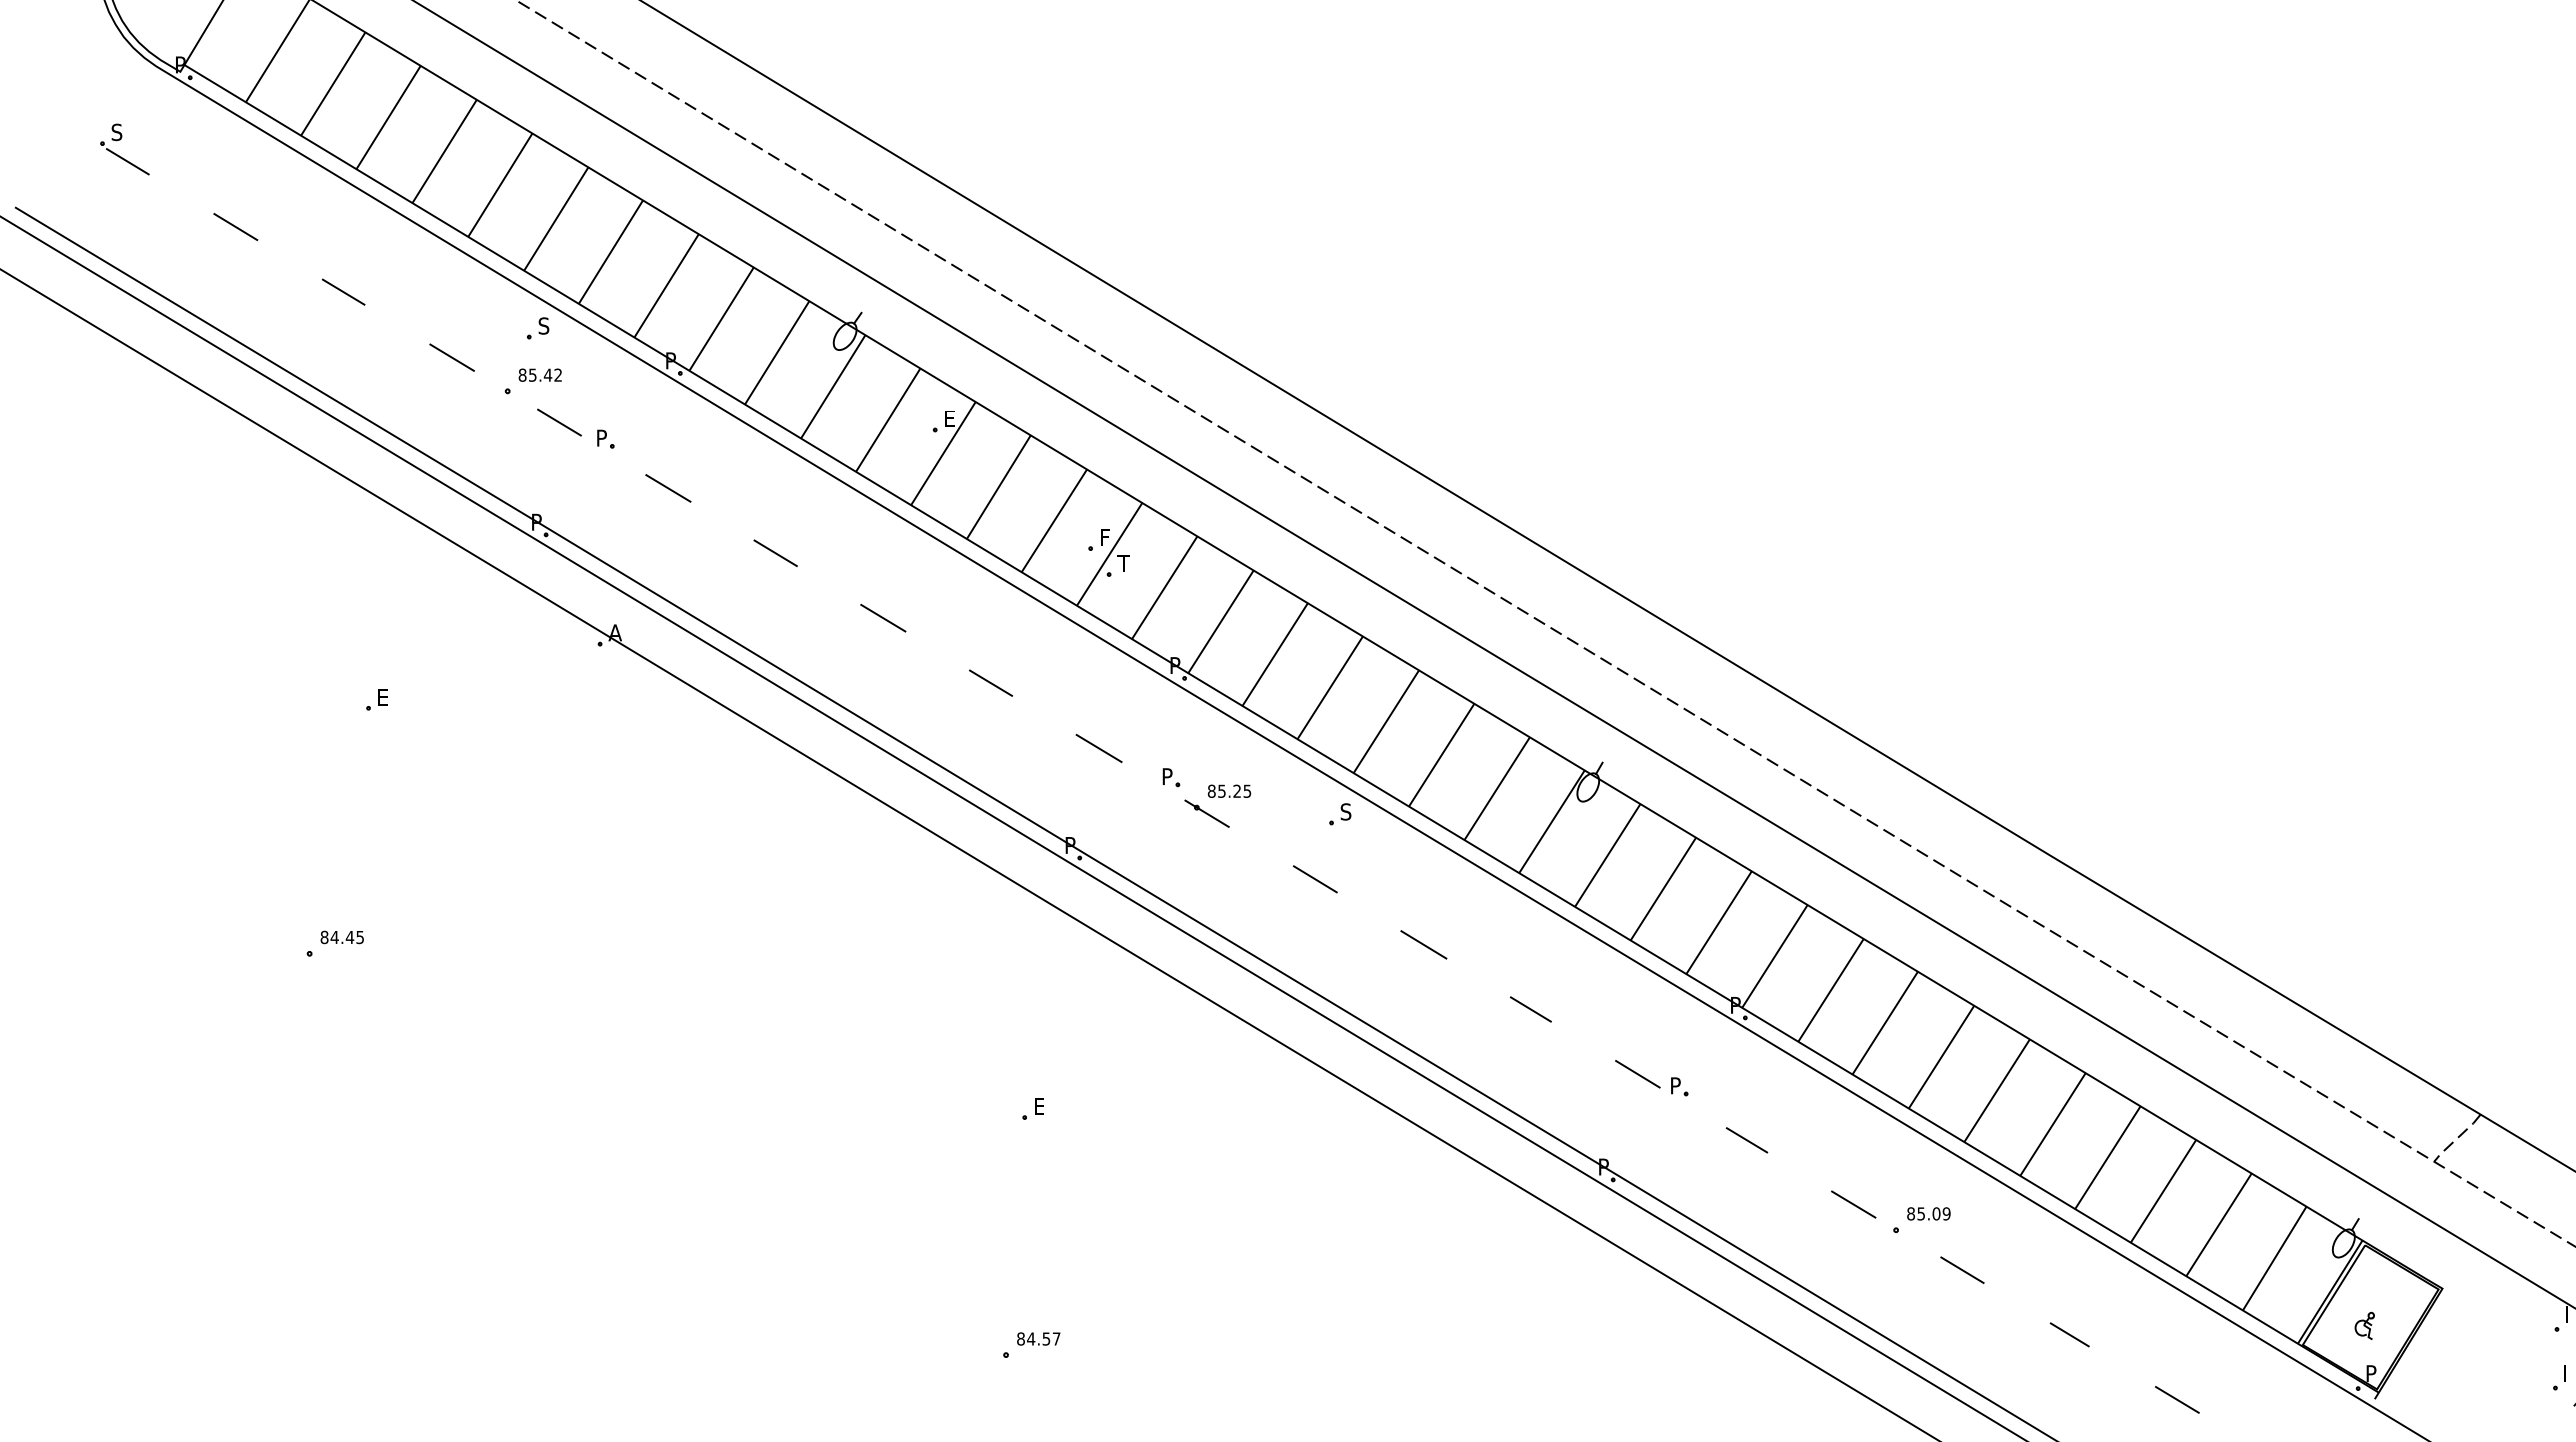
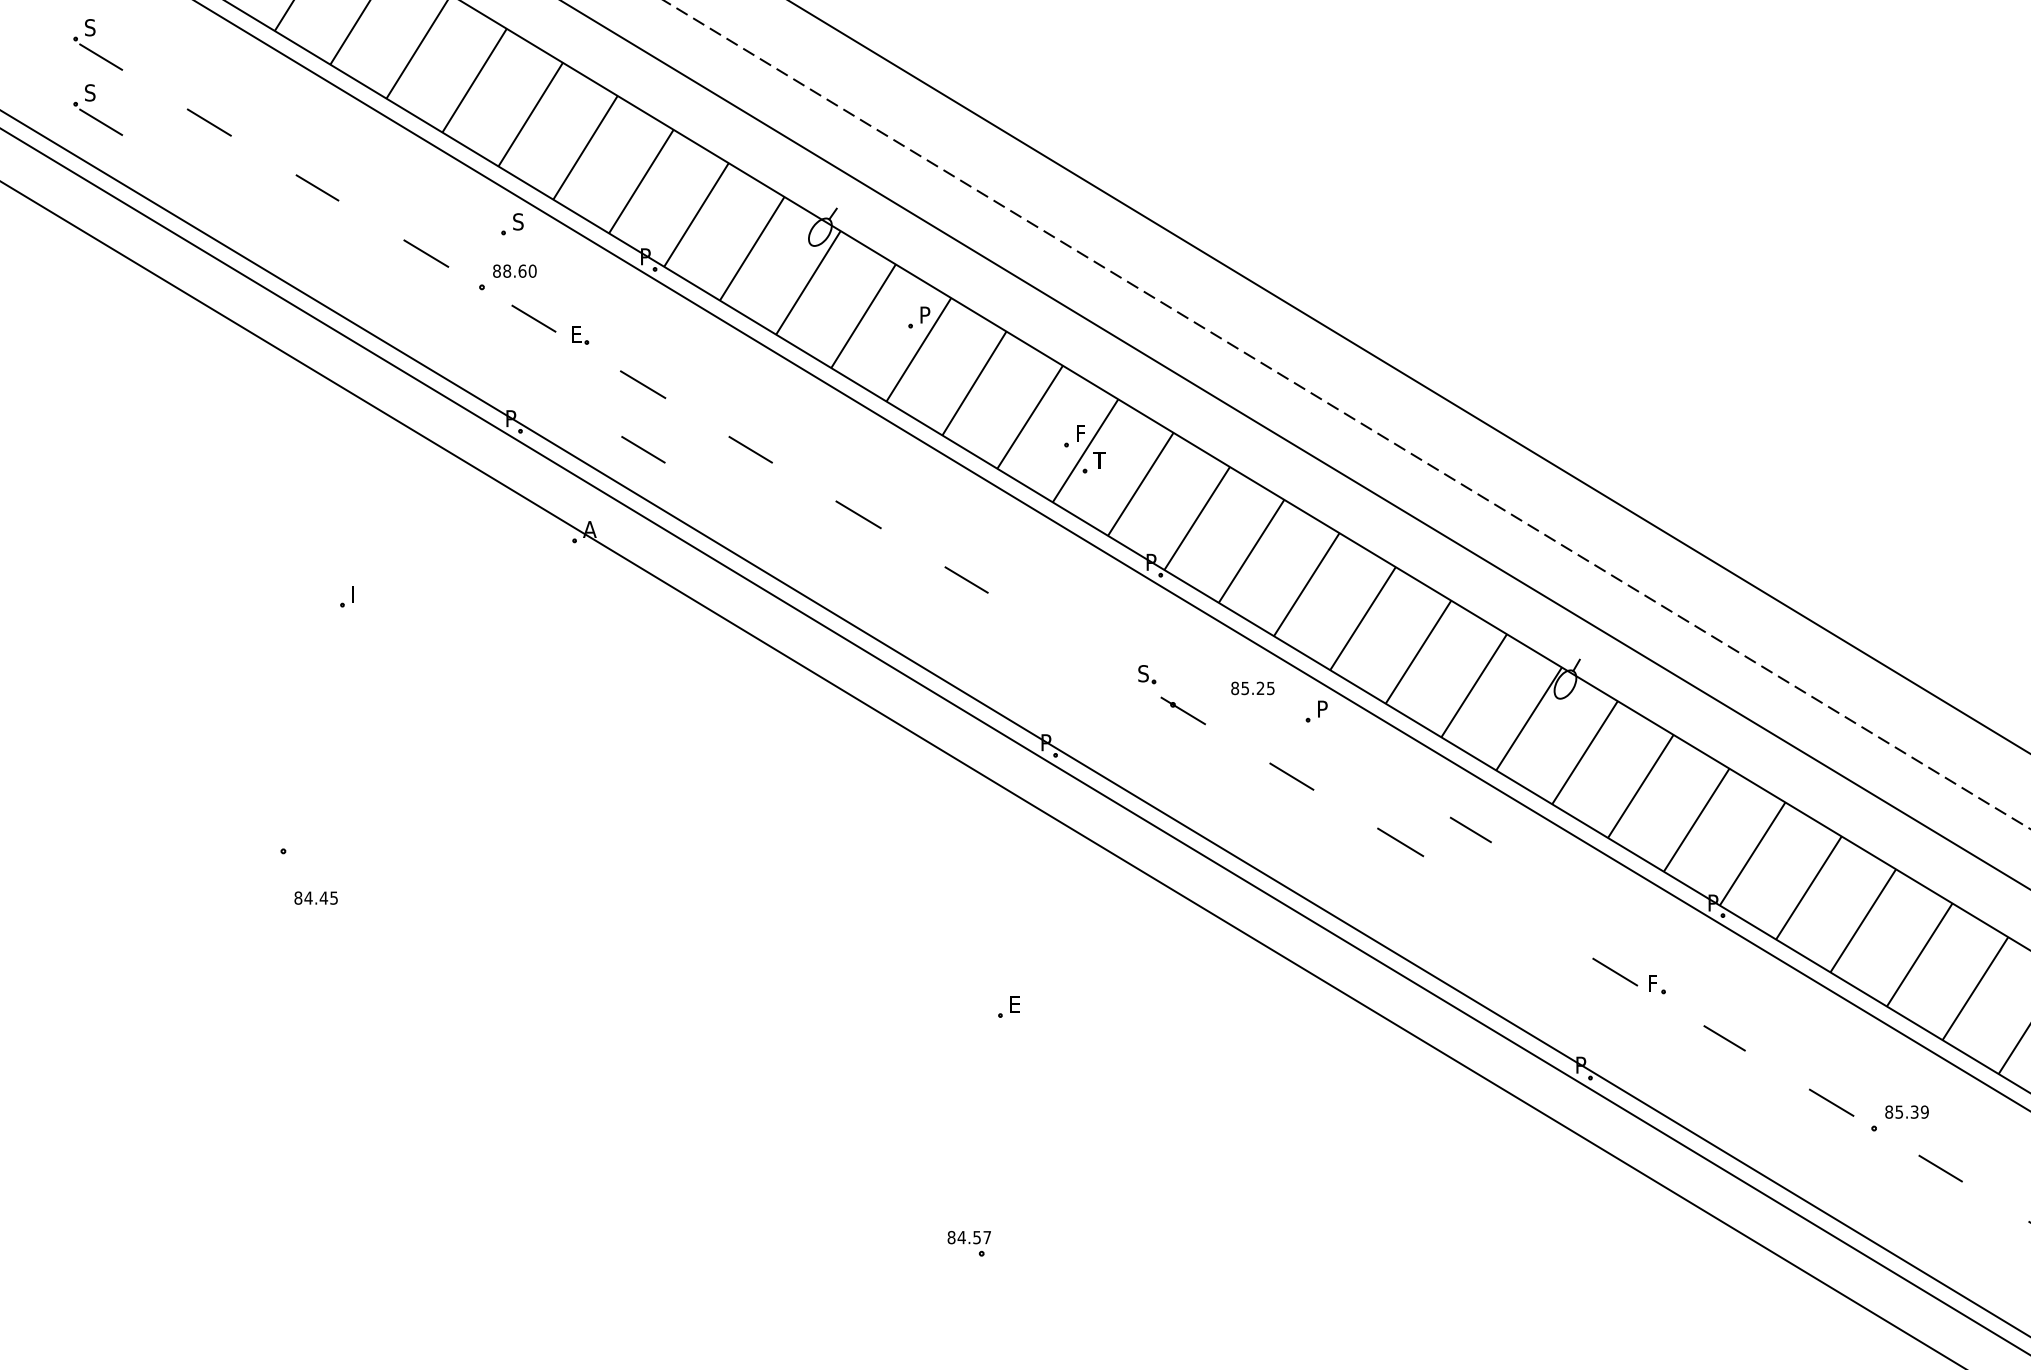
part: (121, 221) -> (94, 117), added
text: (545, 374) -> (519, 270), 85.42 -> 88.60
text: (949, 418) -> (924, 314), E -> P
text: (601, 437) -> (576, 333), P -> E
line: (668, 552) -> (643, 448), added
text: (383, 697) -> (357, 594), E -> I
line: (1098, 748) -> (1074, 645), removed
text: (1167, 776) -> (1143, 673), P -> S
text: (1229, 790) -> (1252, 687), moved
text: (1345, 811) -> (1322, 708), S -> P
text: (341, 937) -> (315, 898), moved
line: (1530, 1009) -> (1470, 829), moved
text: (1675, 1085) -> (1652, 983), P -> F
text: (1936, 1213) -> (1914, 1111), 85.09 -> 85.39
text: (1038, 1338) -> (969, 1237), moved

